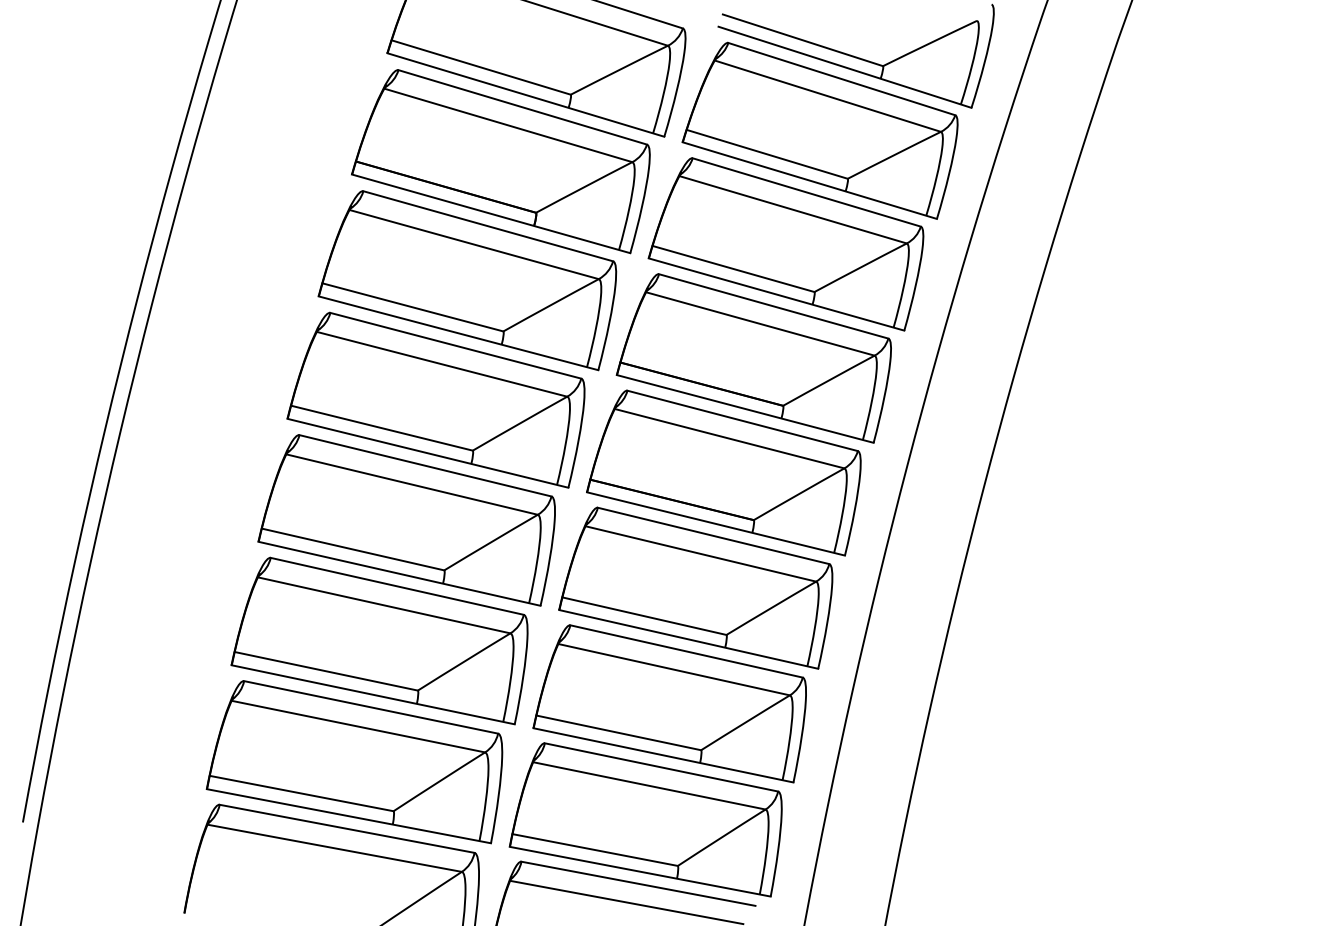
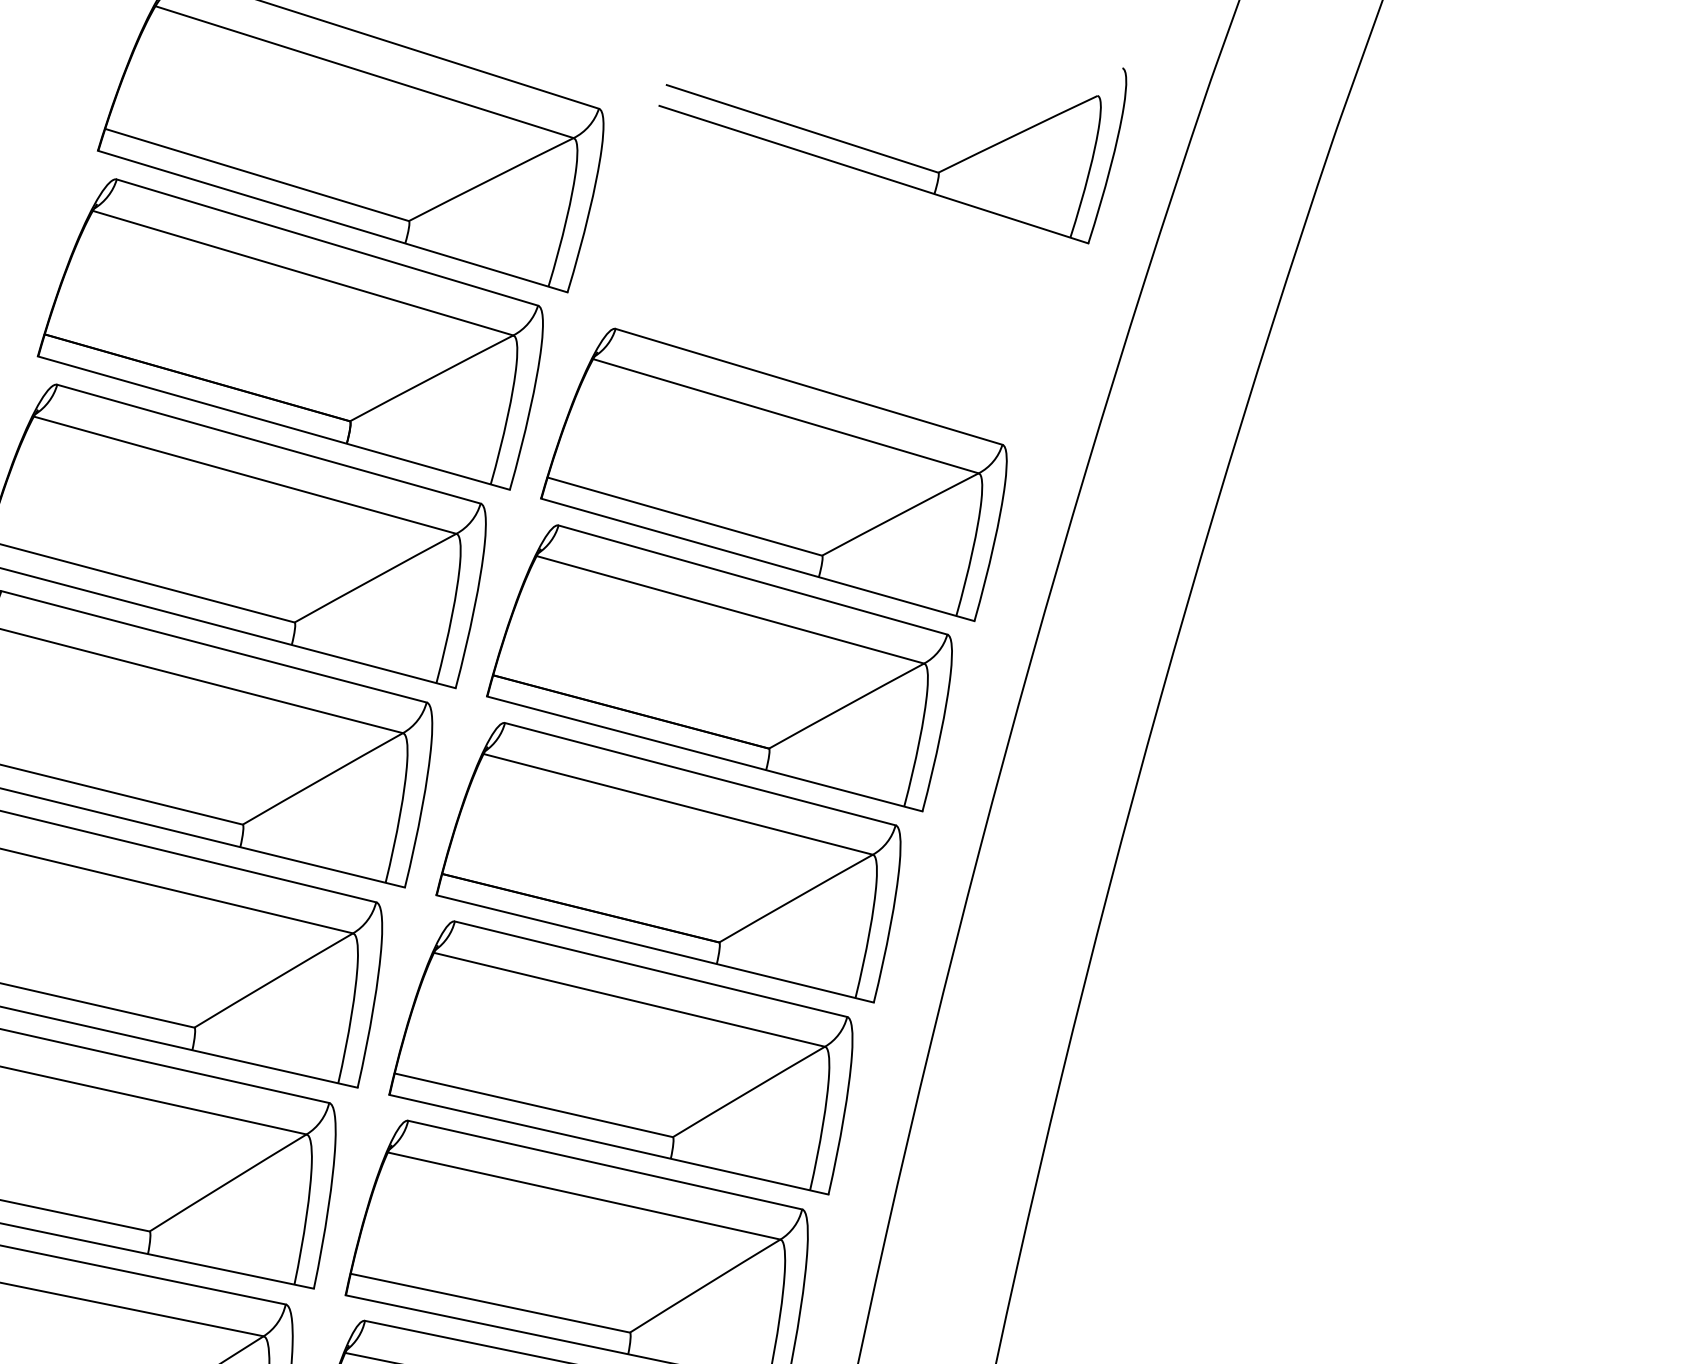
part: (819, 130) -> (830, 281), removed

